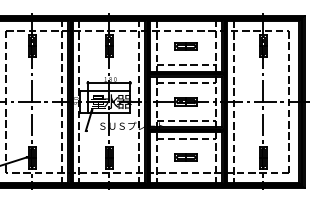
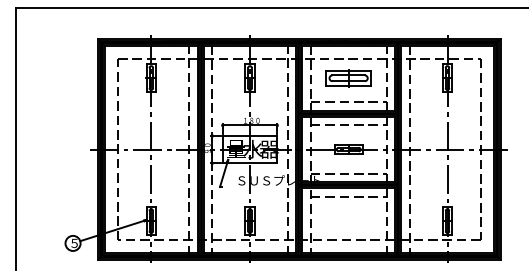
part: (186, 46) -> (348, 78), size x1.6
part: (186, 157) -> (348, 220), removed

